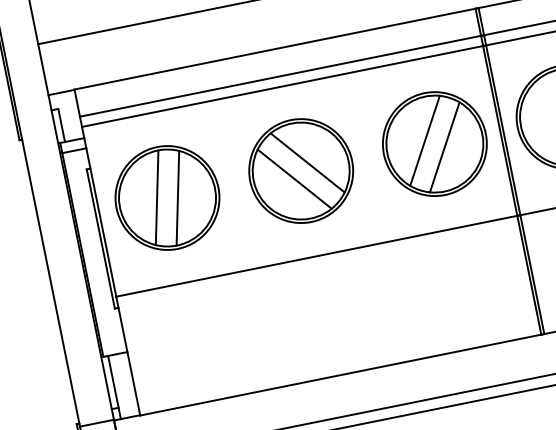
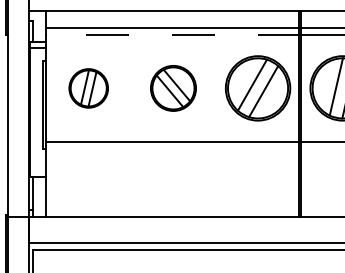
line: (284, 85) -> (173, 34), solid -> dashed
part: (301, 171) -> (173, 88), size x0.7
part: (166, 198) -> (88, 88), size x0.6

